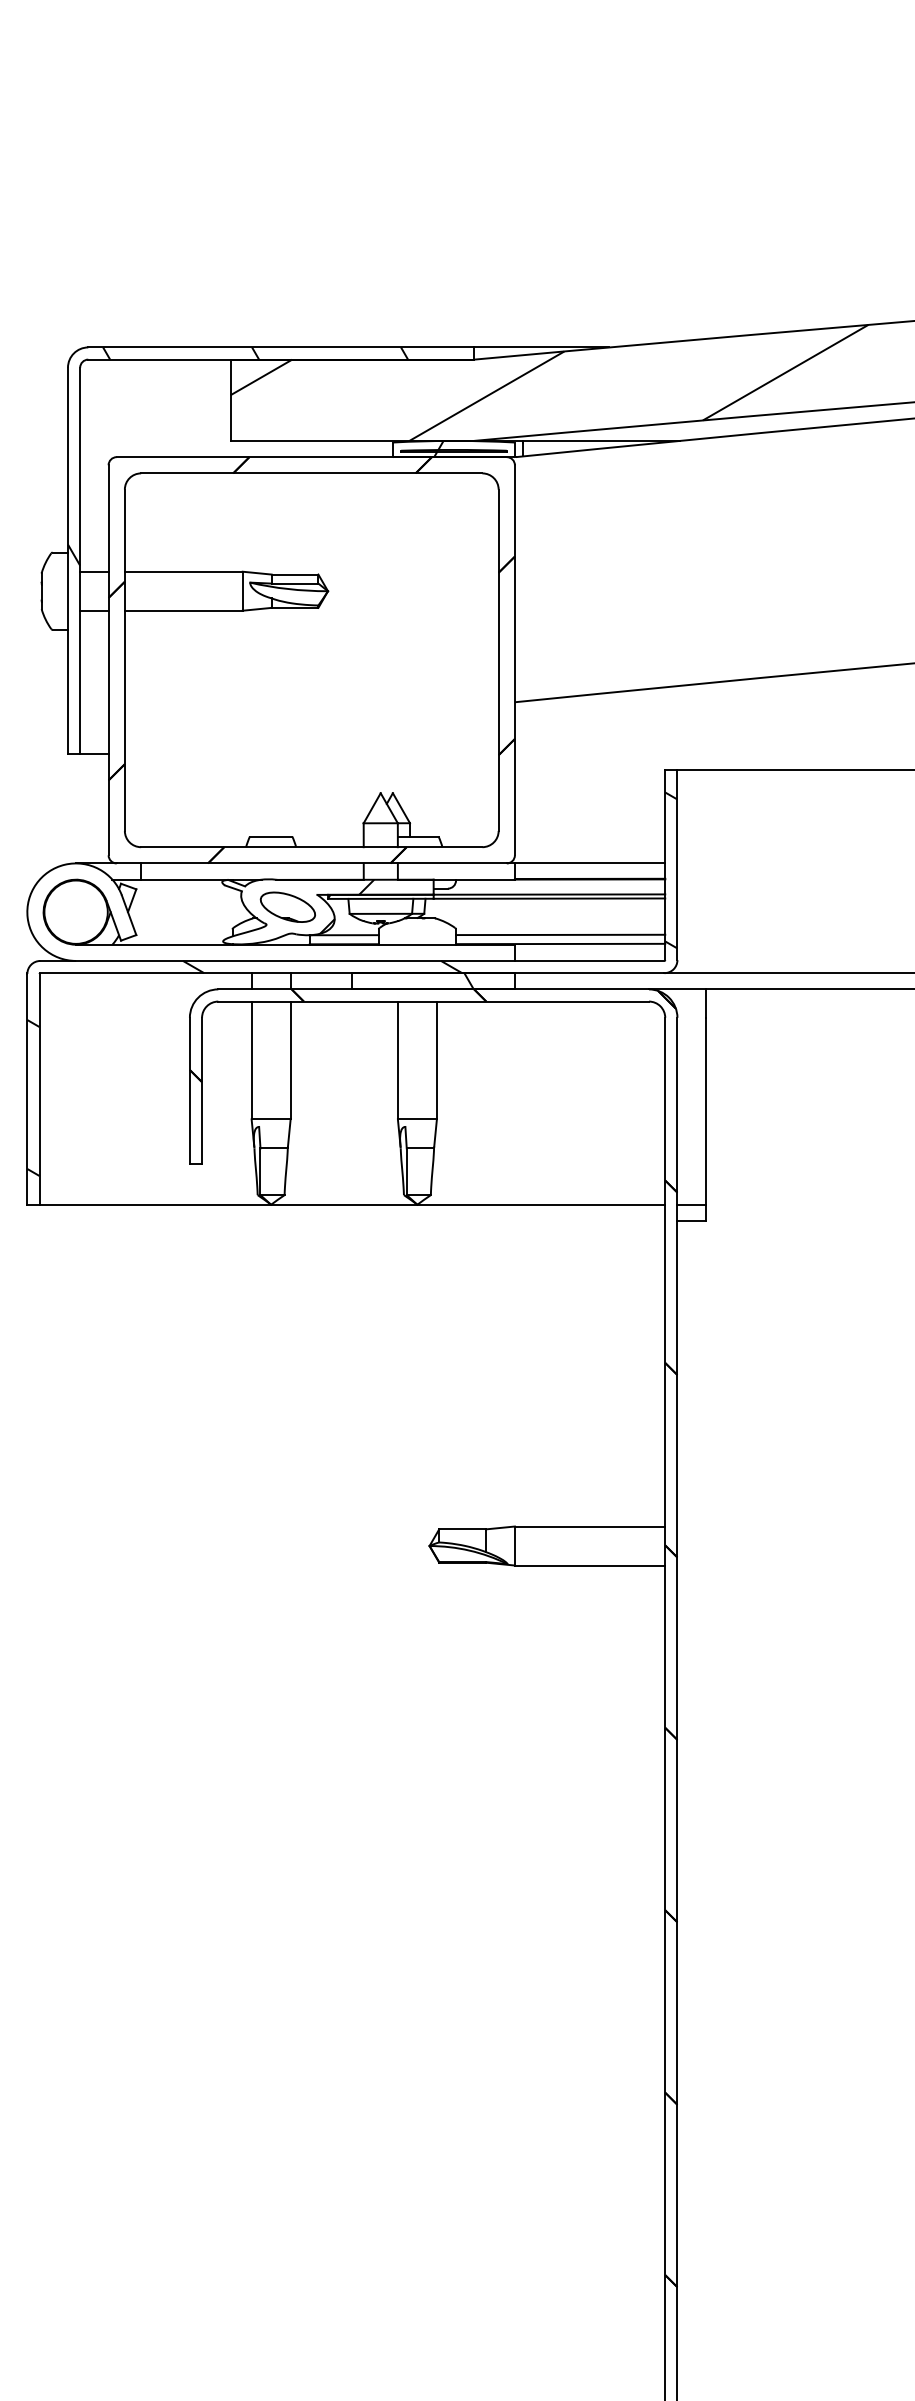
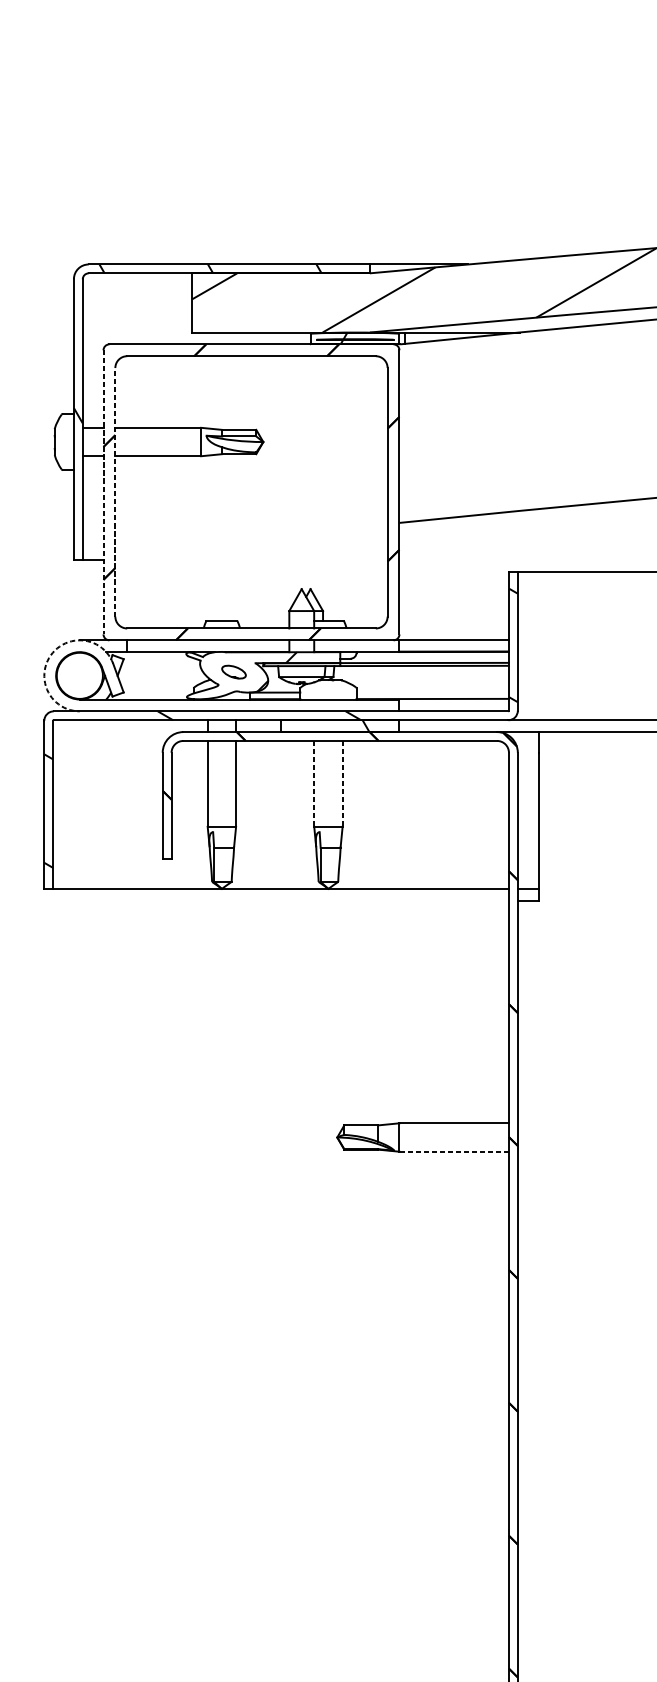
line: (108, 660) -> (103, 492), solid -> dashed
line: (124, 660) -> (115, 492), solid -> dashed
arc: (36, 884) -> (50, 655), solid -> dashed
part: (287, 906) -> (233, 671), size x0.6
line: (560, 934) -> (432, 692), removed
line: (397, 1060) -> (313, 783), solid -> dashed
line: (436, 1060) -> (342, 783), solid -> dashed
line: (589, 1565) -> (453, 1151), solid -> dashed

